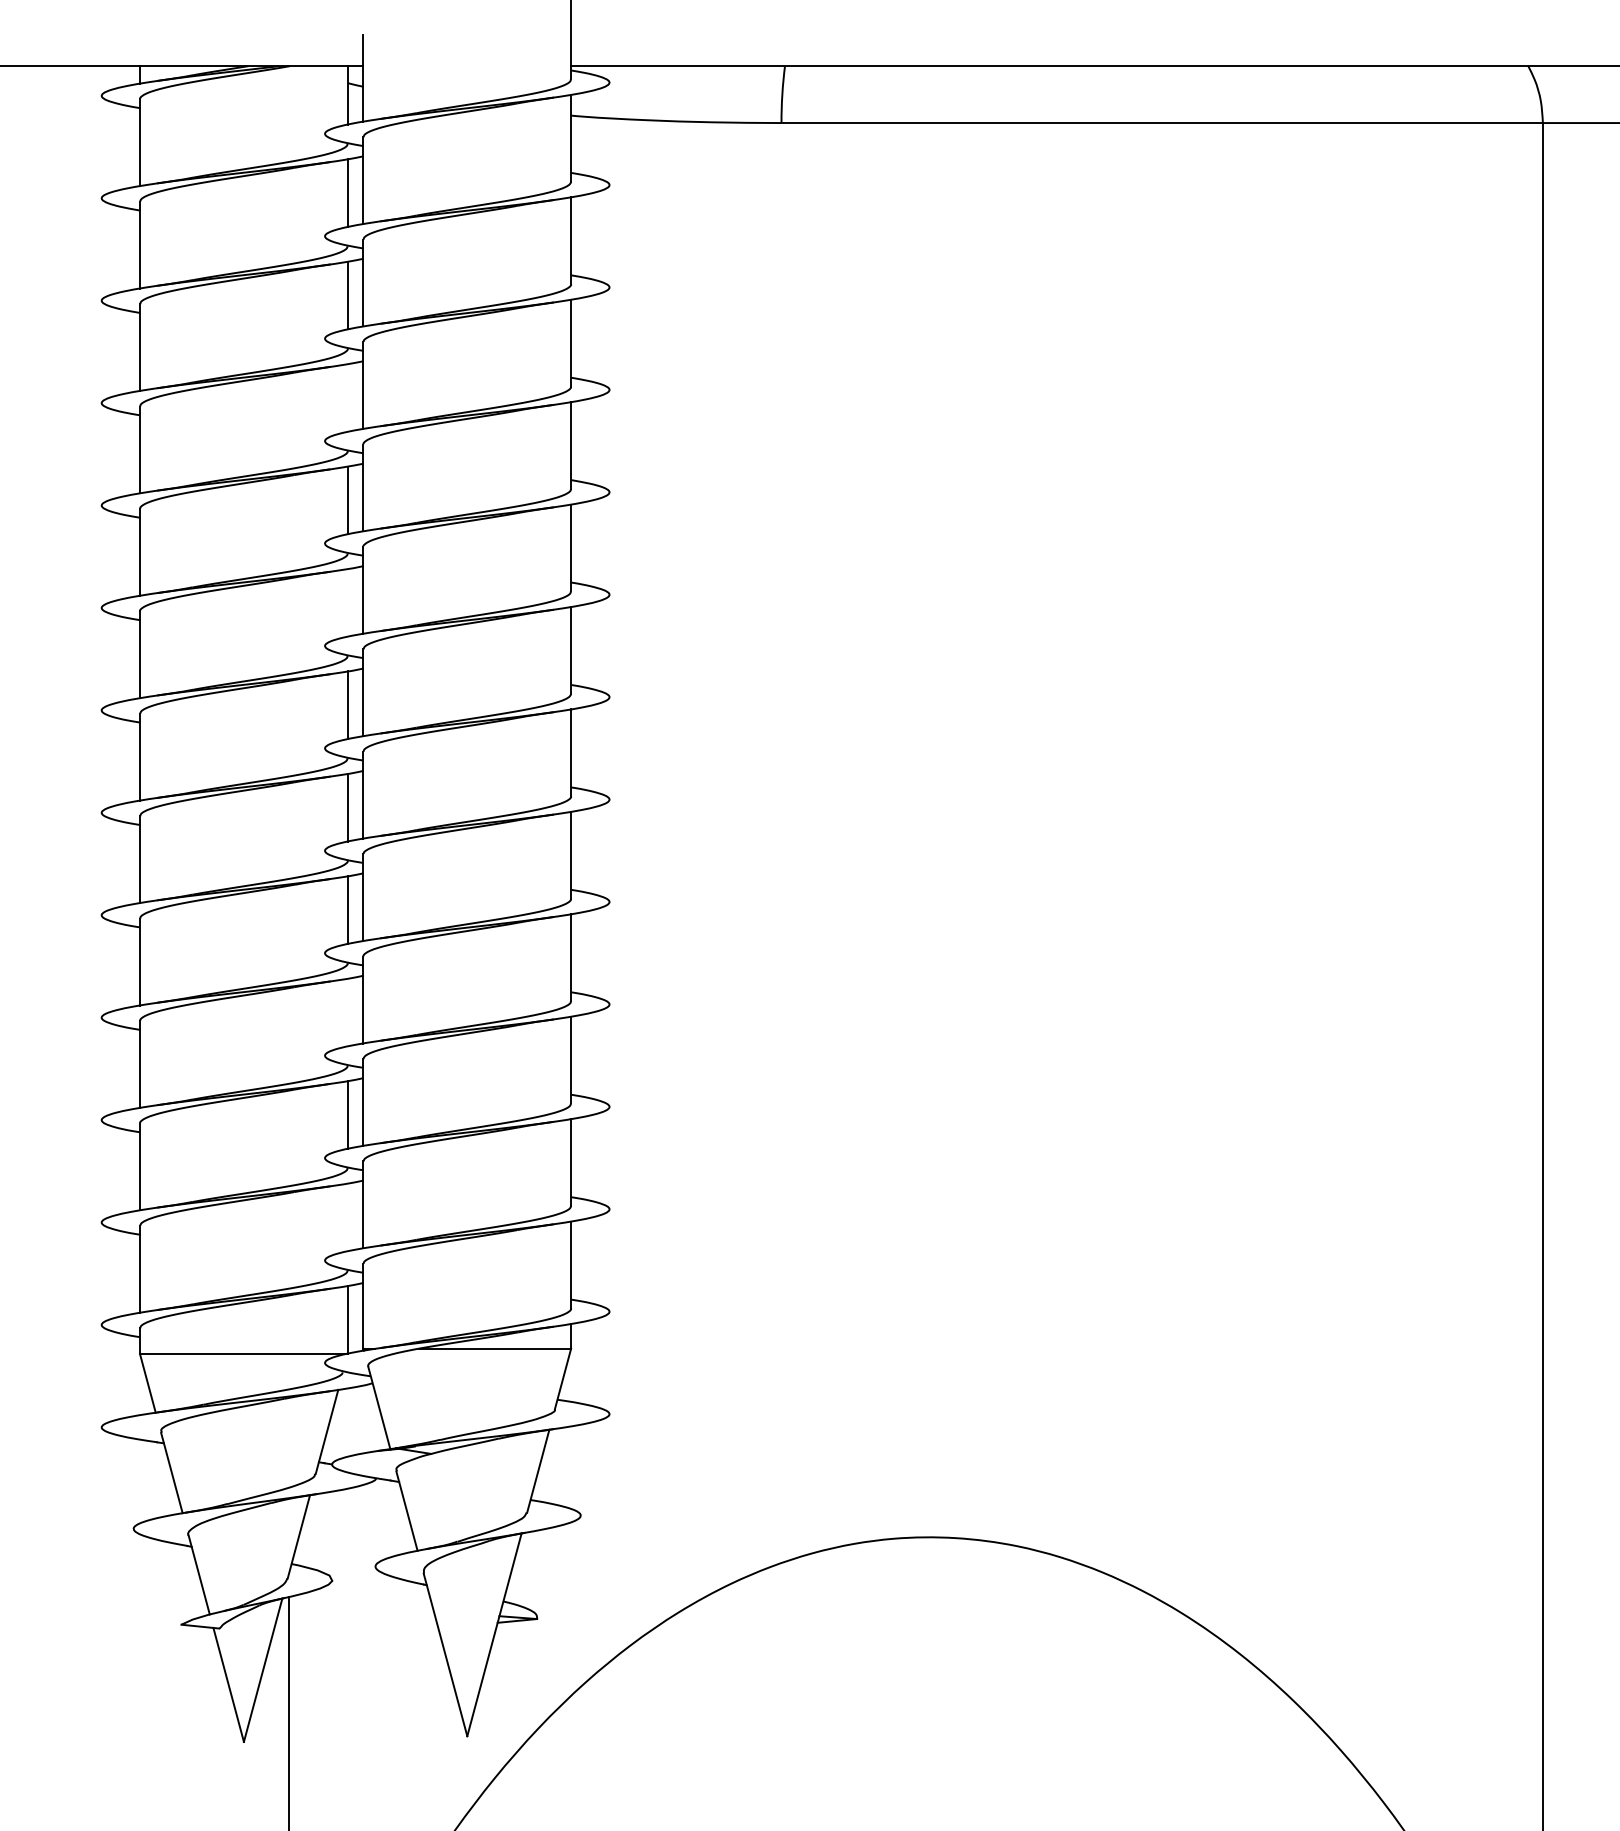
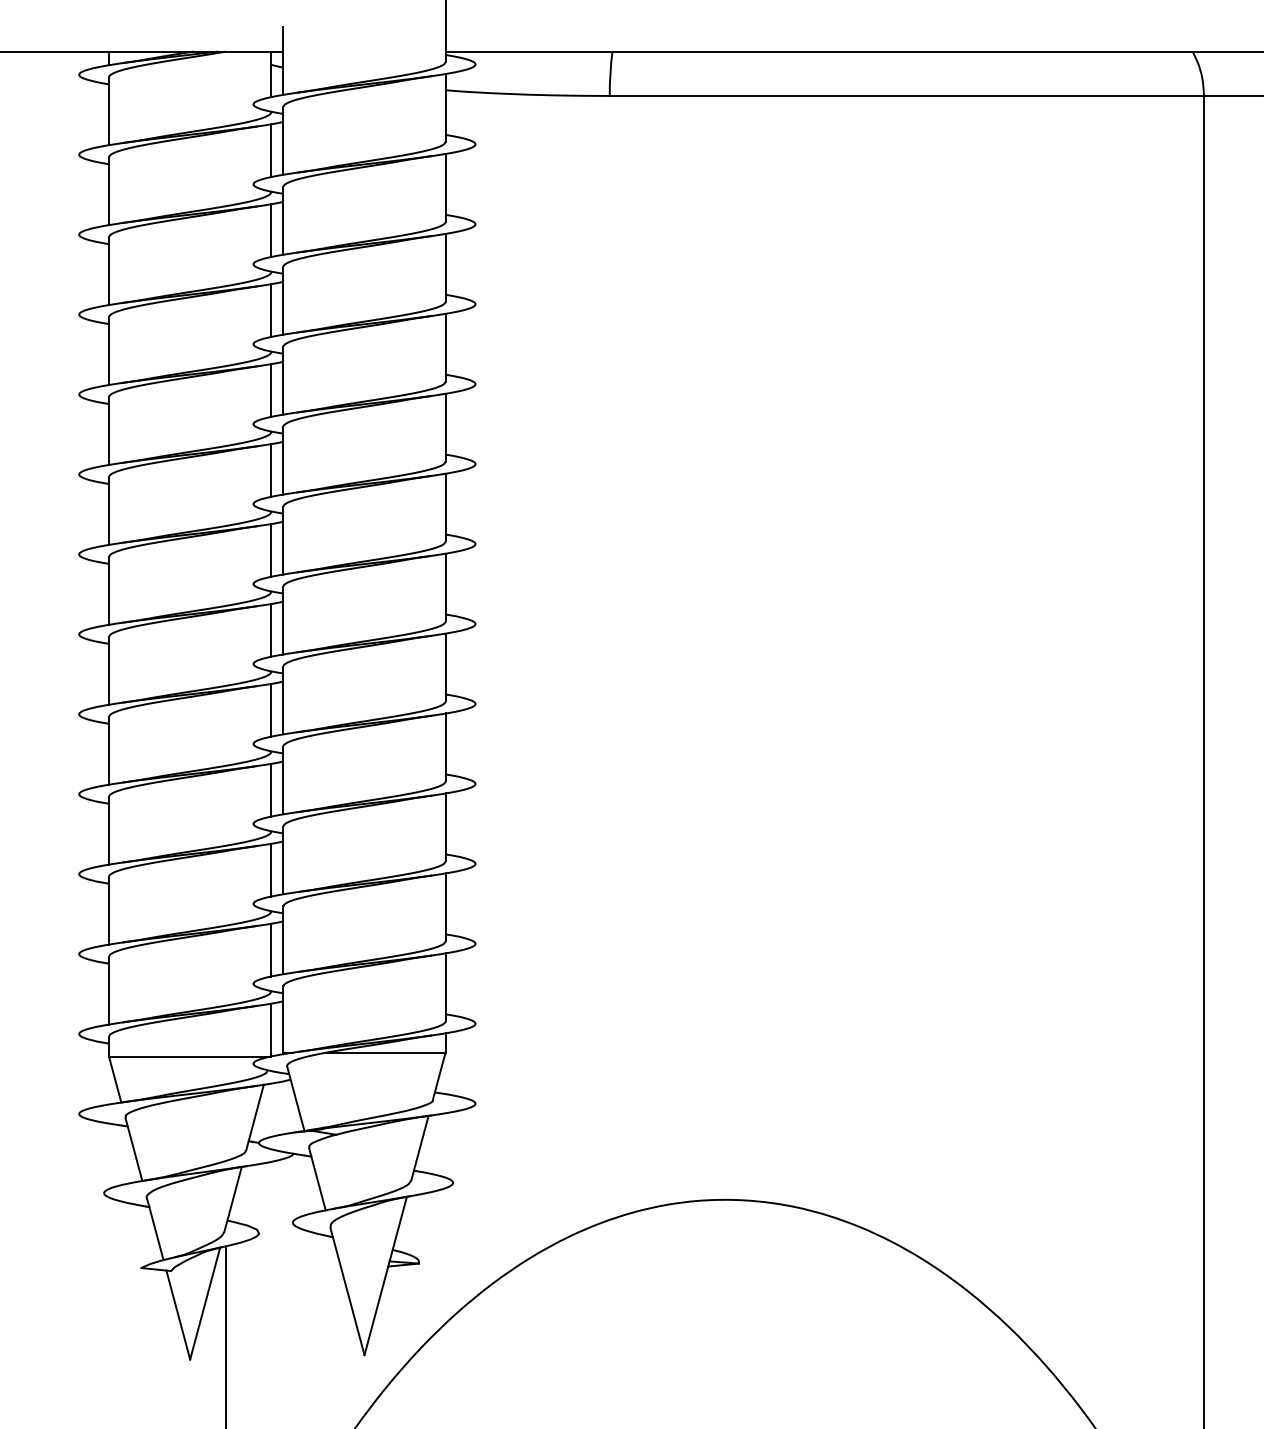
line: (347, 397) -> (271, 310), added
line: (347, 602) -> (271, 470), added
line: (347, 1012) -> (271, 790), added
line: (347, 1217) -> (271, 950), added

